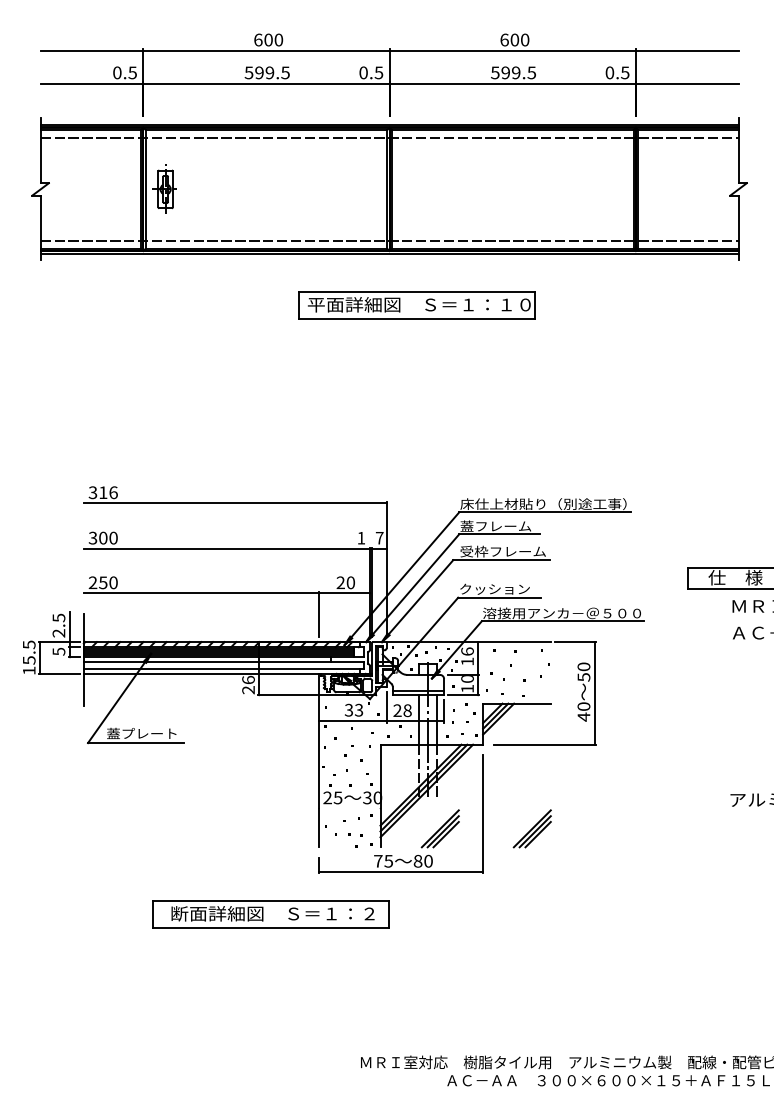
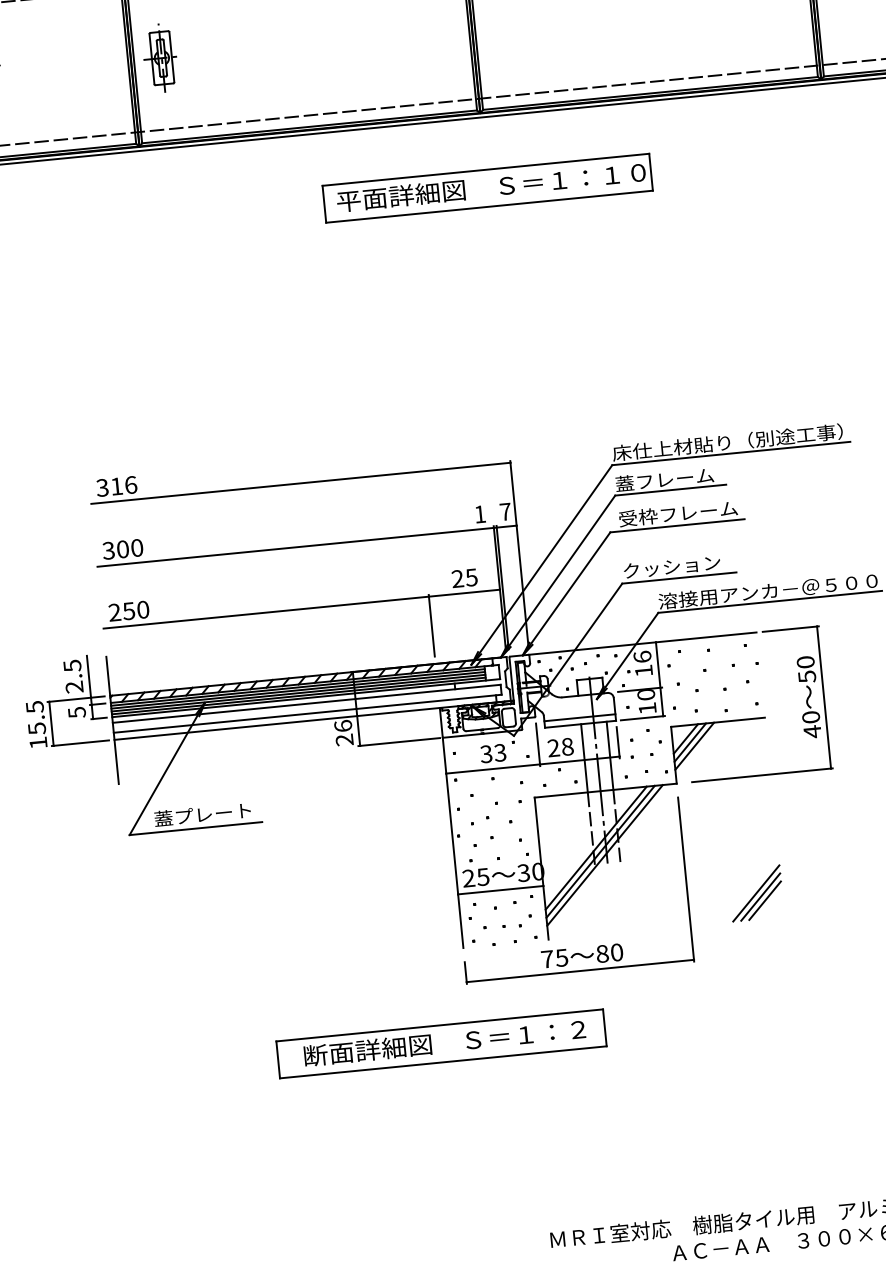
part: (416, 305) -> (487, 188), moved
text: (350, 582) -> (471, 577), 20 -> 25
line: (349, 808) -> (500, 890), added
part: (439, 828) -> (627, 905), removed
part: (270, 914) -> (441, 1044), moved

